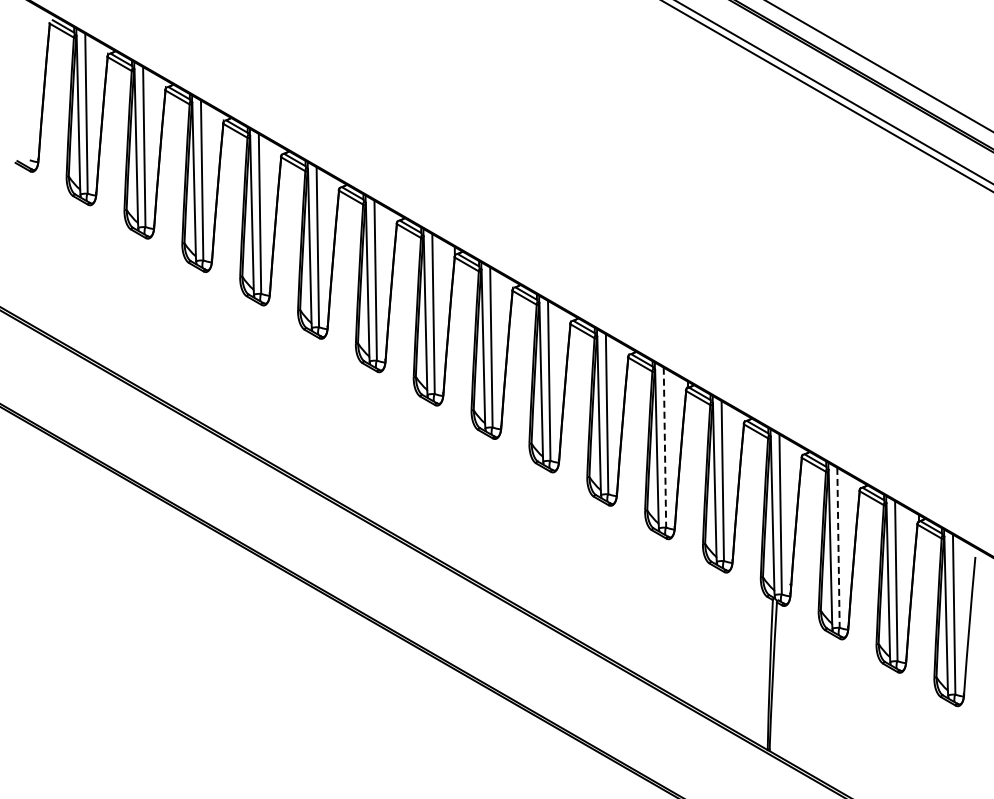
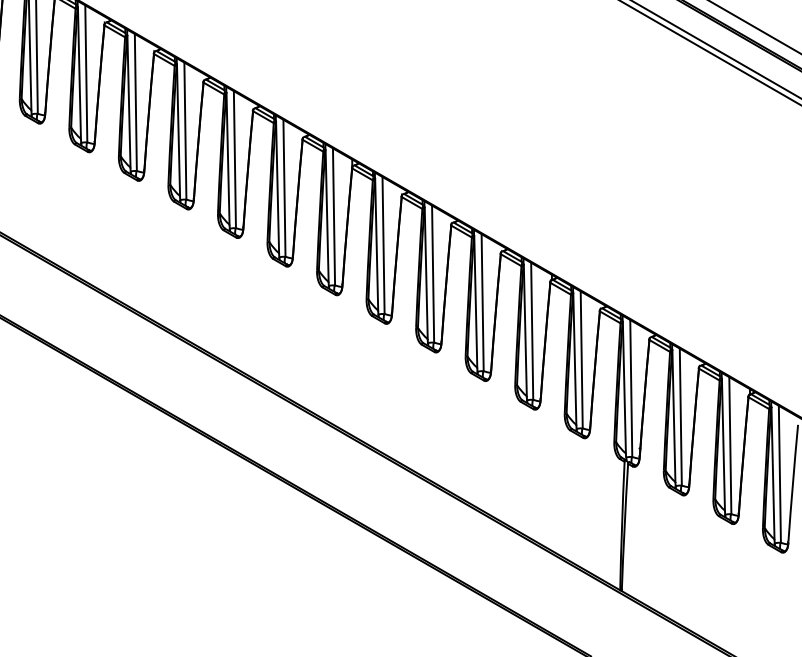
line: (664, 447) -> (531, 331), dashed -> solid
line: (838, 547) -> (680, 416), dashed -> solid

